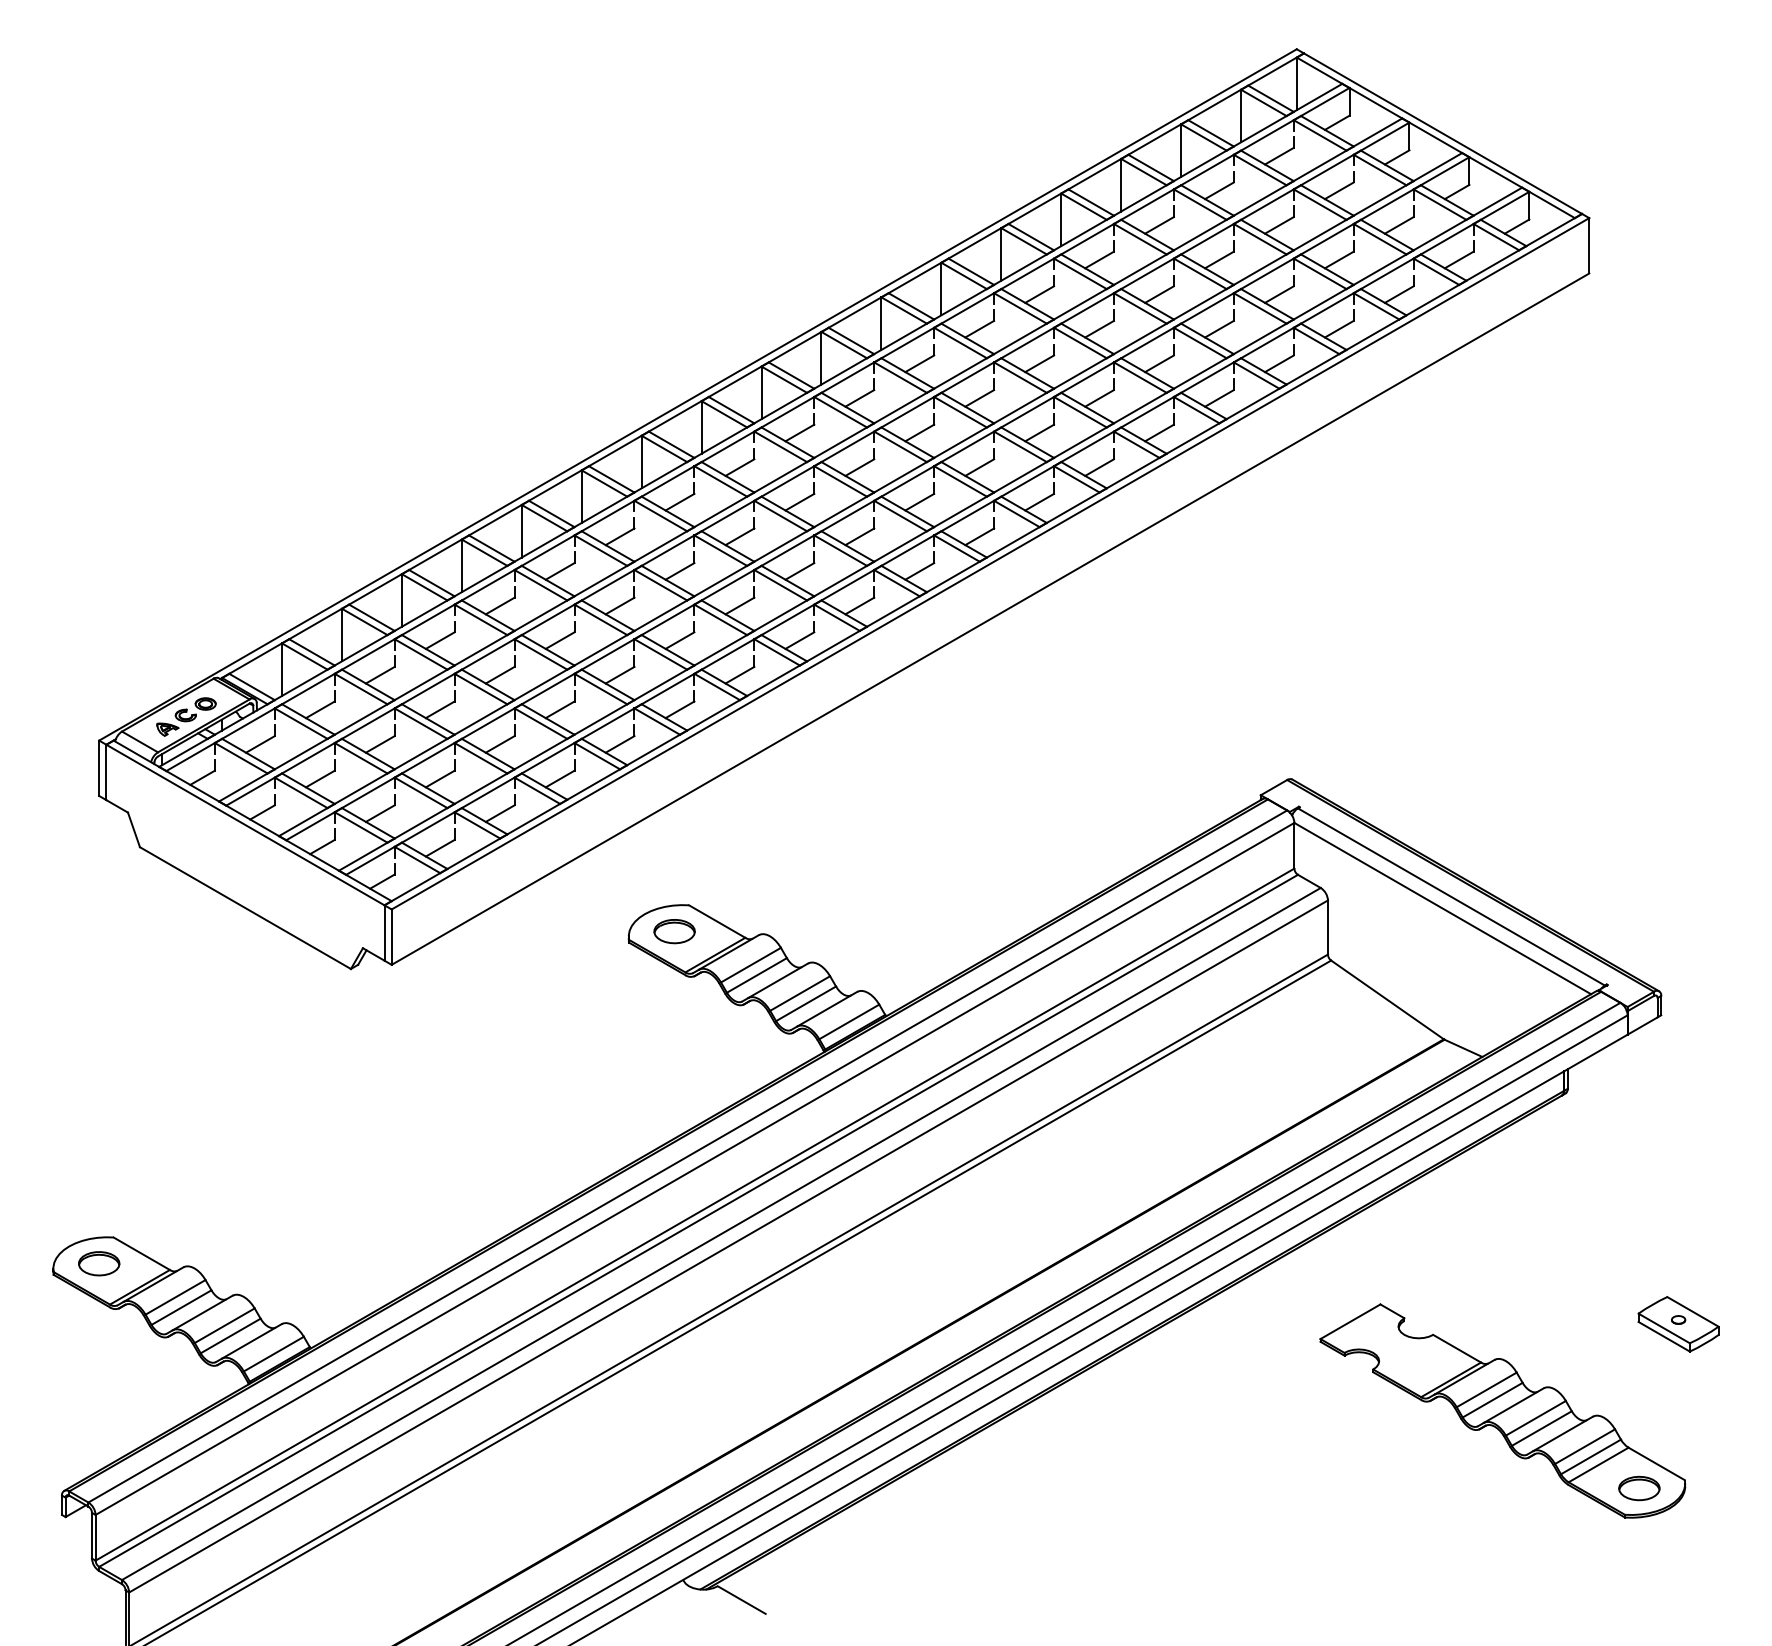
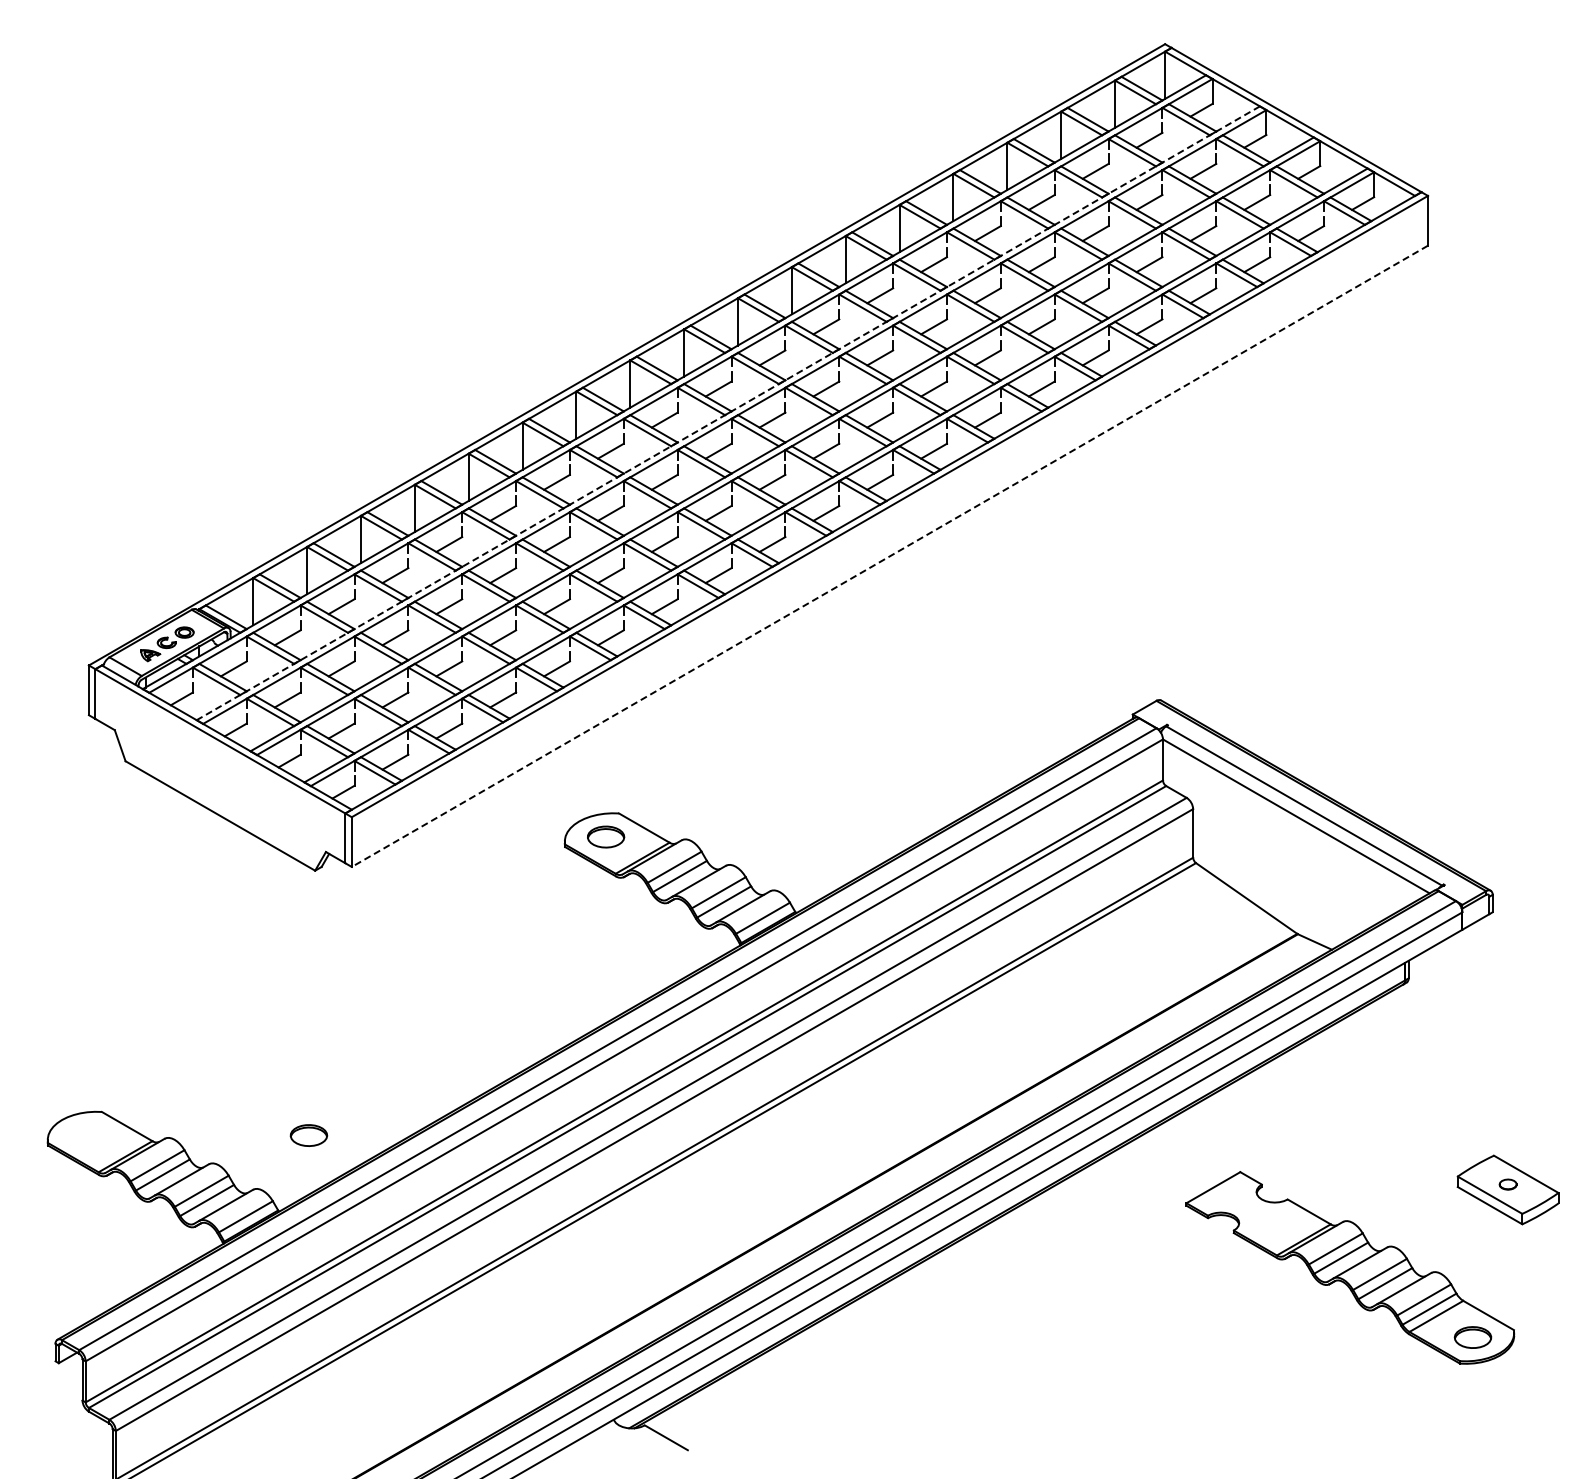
line: (810, 460) -> (728, 413), solid -> dashed
line: (990, 619) -> (889, 556), solid -> dashed
part: (98, 1263) -> (308, 1135), moved
part: (1678, 1323) -> (1508, 1189), size x1.4

